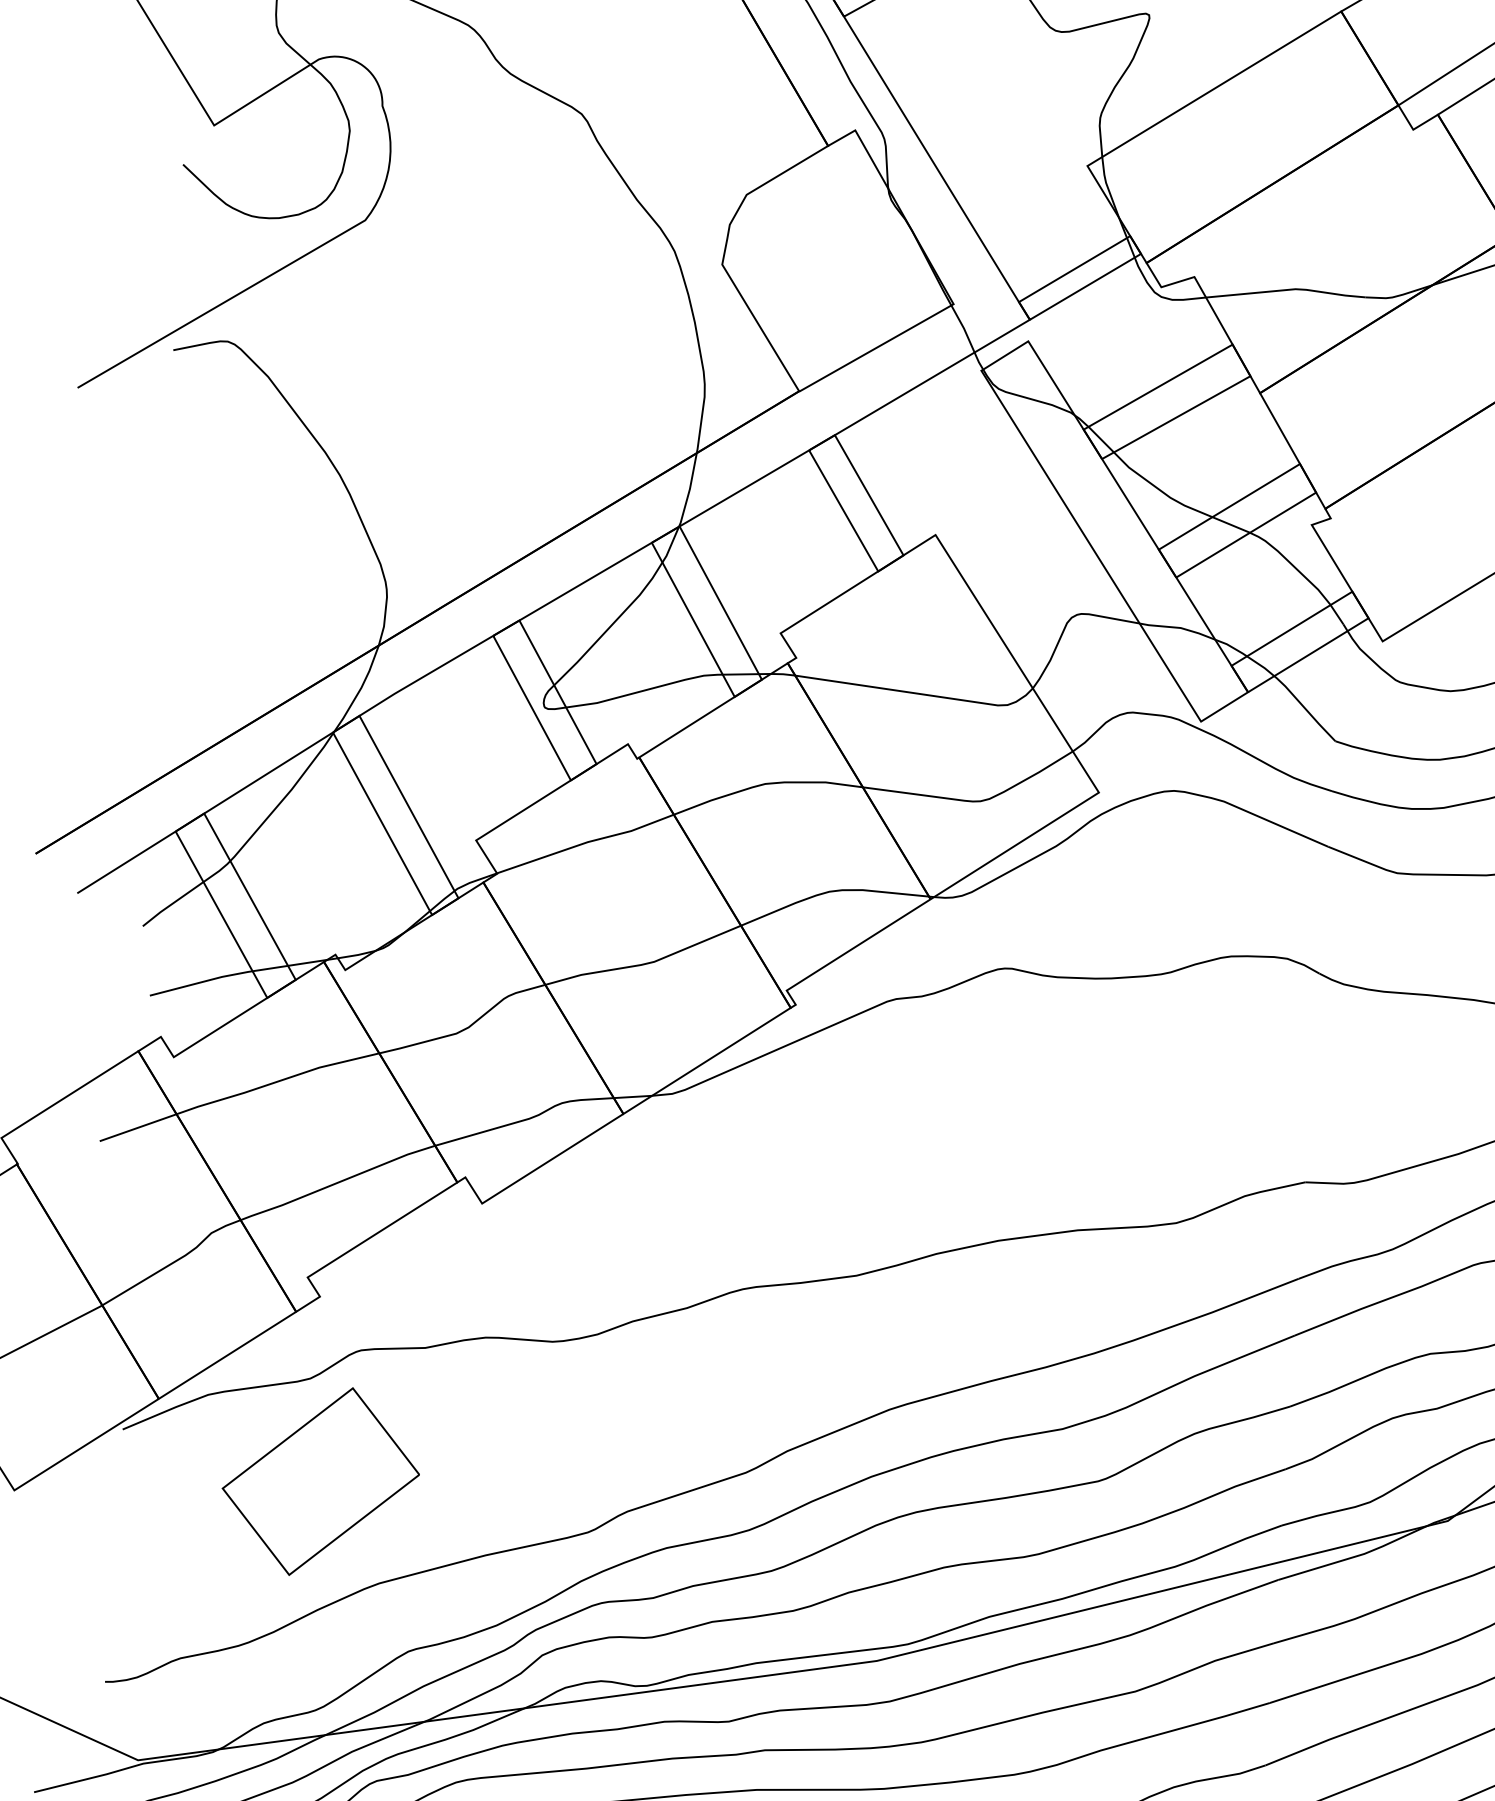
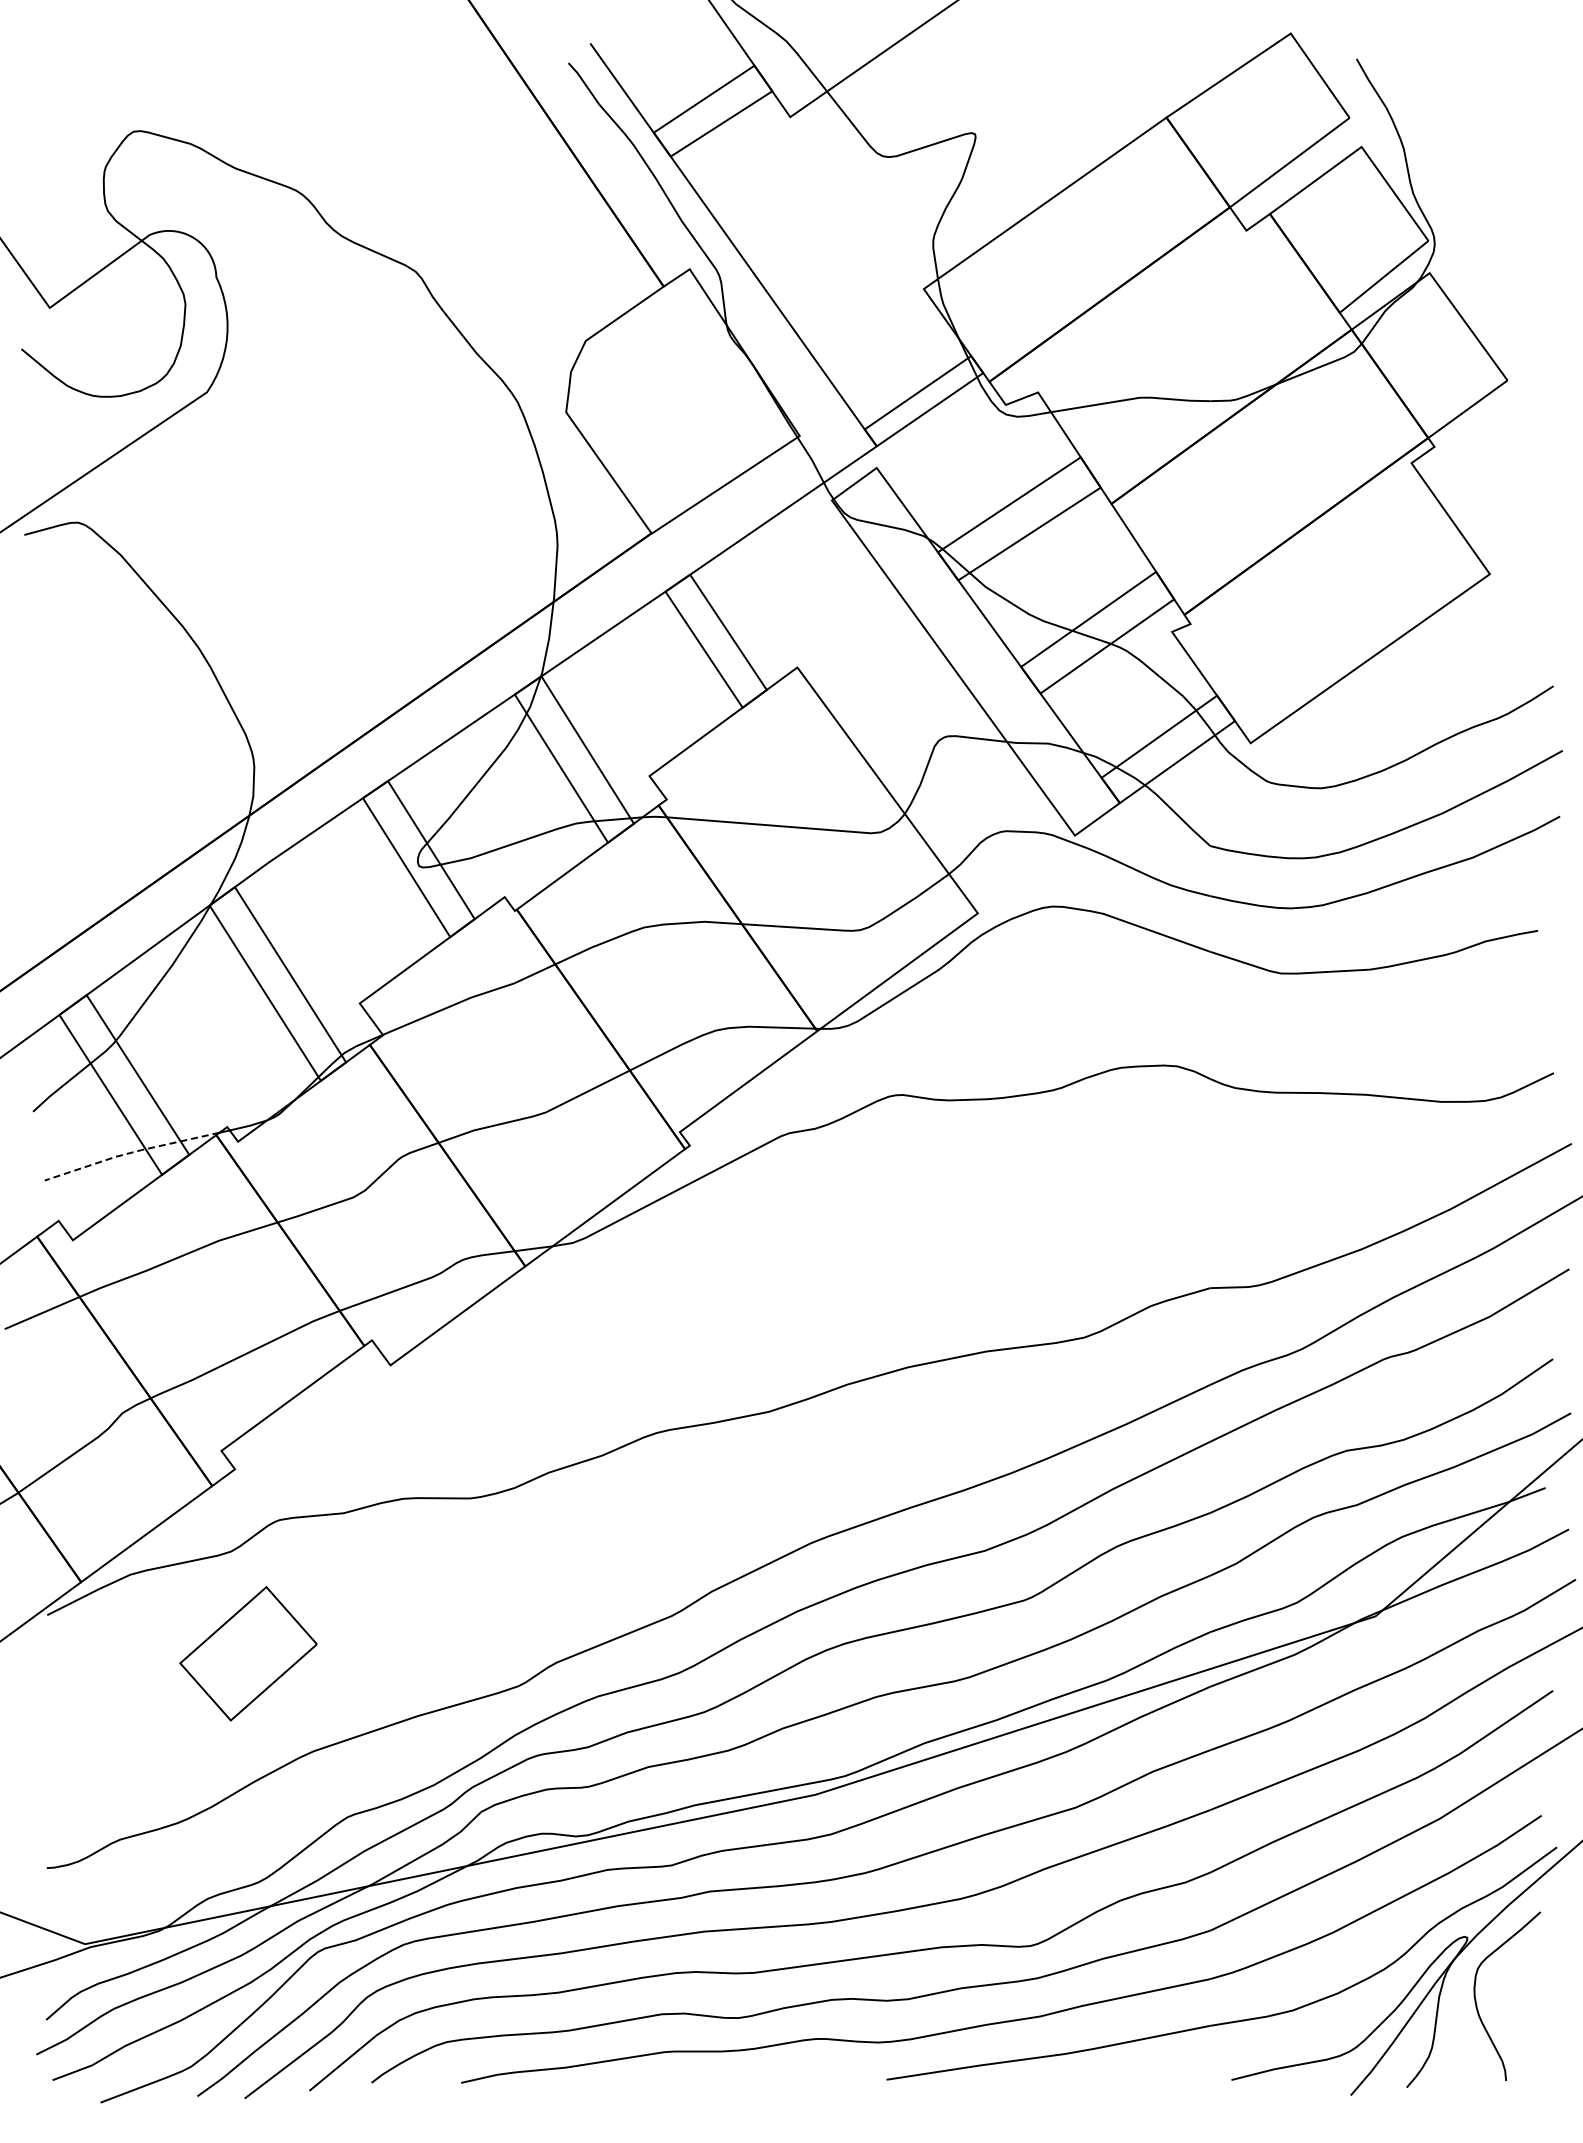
line: (237, 973) -> (130, 1152), solid -> dashed
part: (320, 1481) -> (248, 1653), size x0.7

